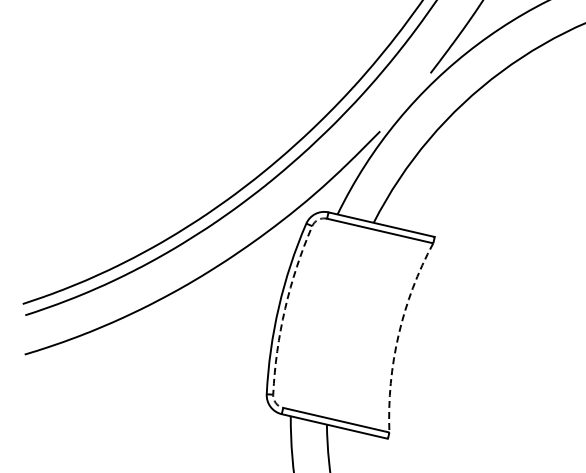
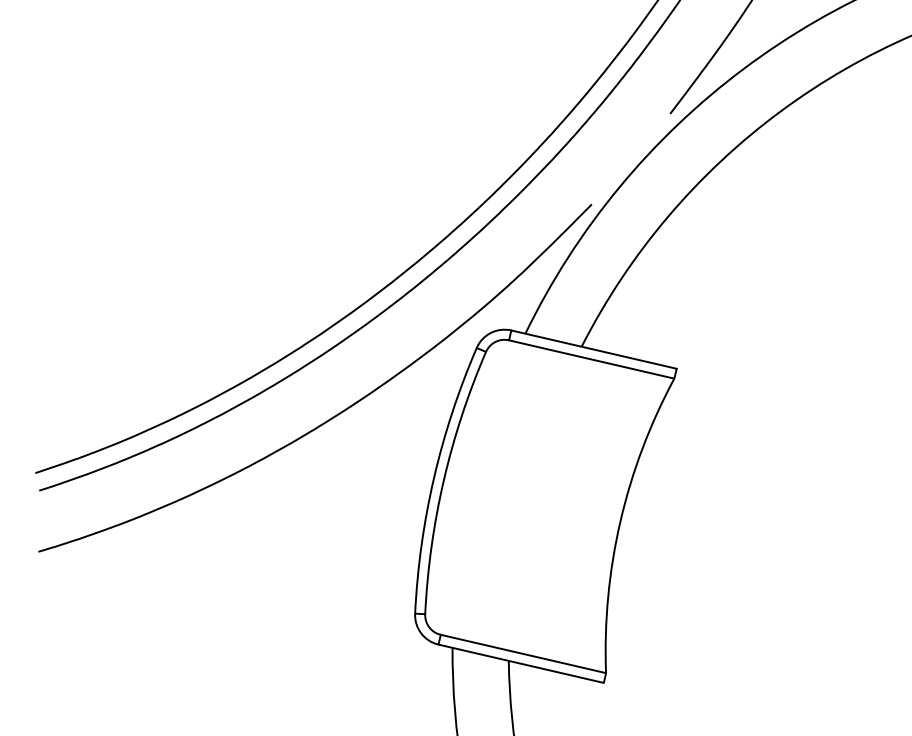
line: (285, 308) -> (444, 480), dashed -> solid
arc: (398, 334) -> (620, 520), dashed -> solid

